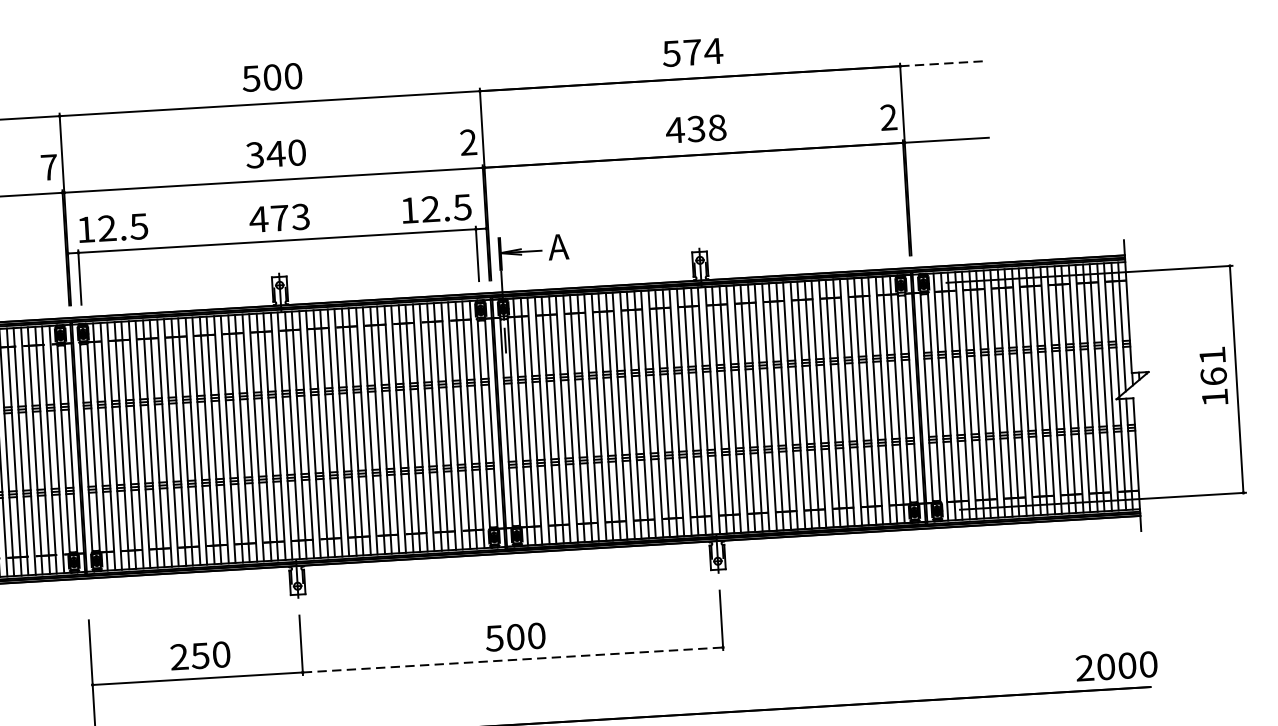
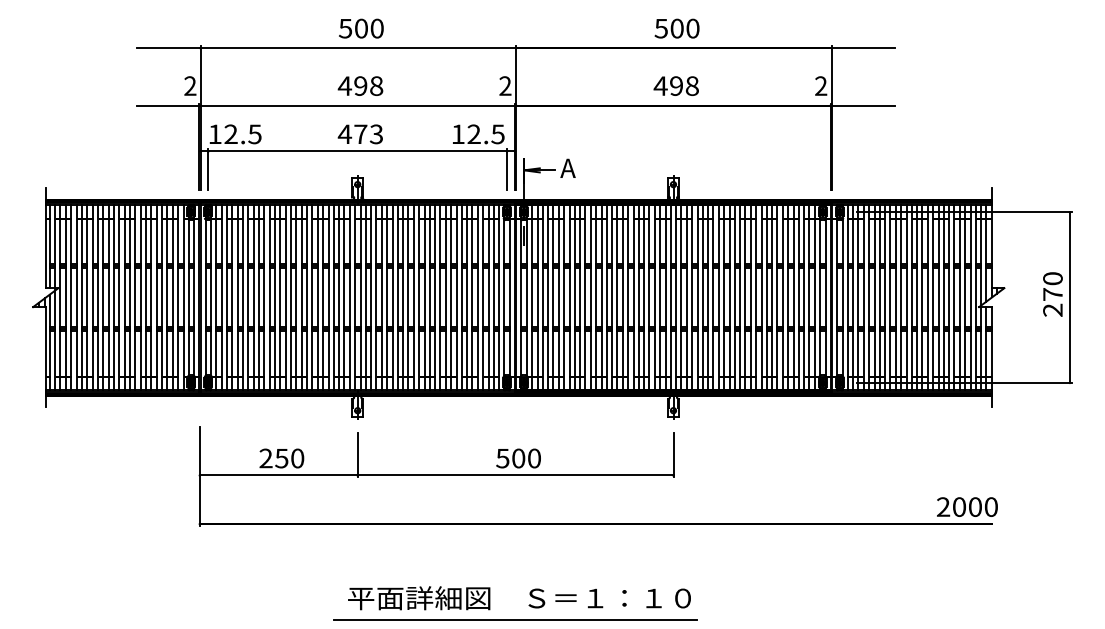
text: (702, 51) -> (684, 28), 574 -> 500
line: (942, 64) -> (863, 48), dashed -> solid
text: (694, 128) -> (675, 85), 438 -> 498
text: (275, 154) -> (360, 86), 340 -> 498
text: (49, 166) -> (190, 85), 7 -> 2
text: (1213, 376) -> (1052, 294), 161 -> 270
line: (512, 660) -> (515, 475), dashed -> solid

